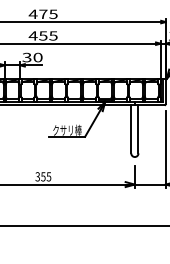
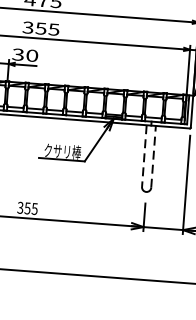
text: (32, 35) -> (27, 27), 455 -> 355
line: (138, 128) -> (153, 155), solid -> dashed
line: (131, 129) -> (144, 156), solid -> dashed

